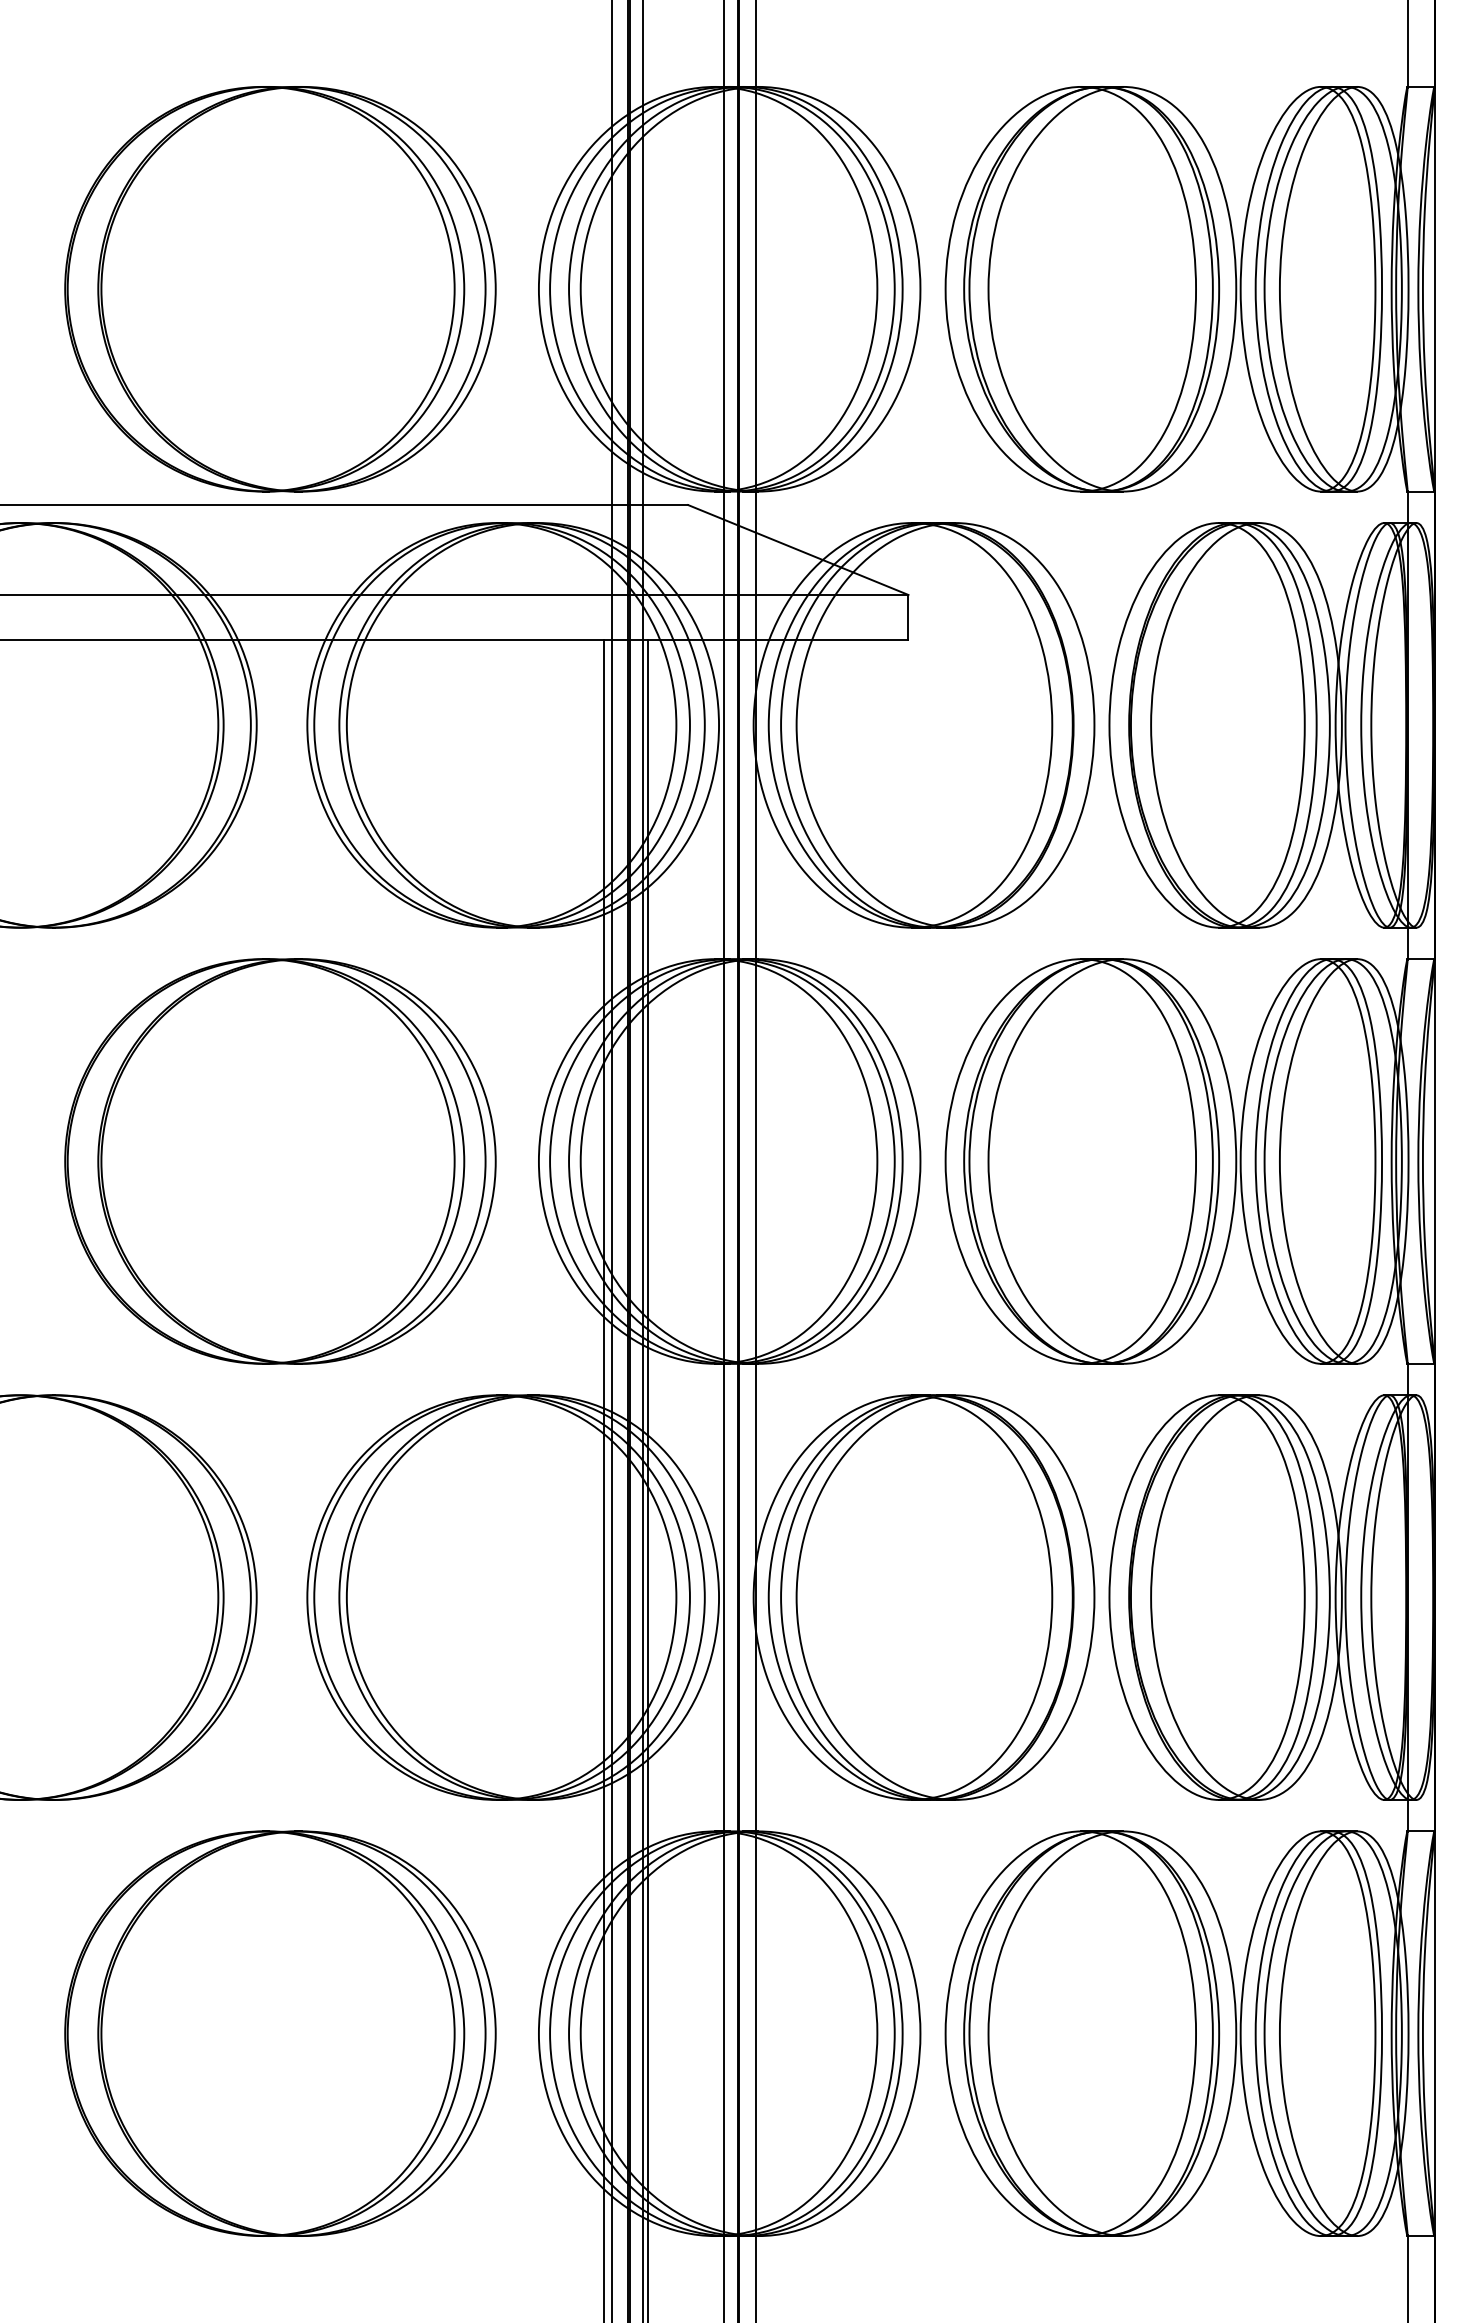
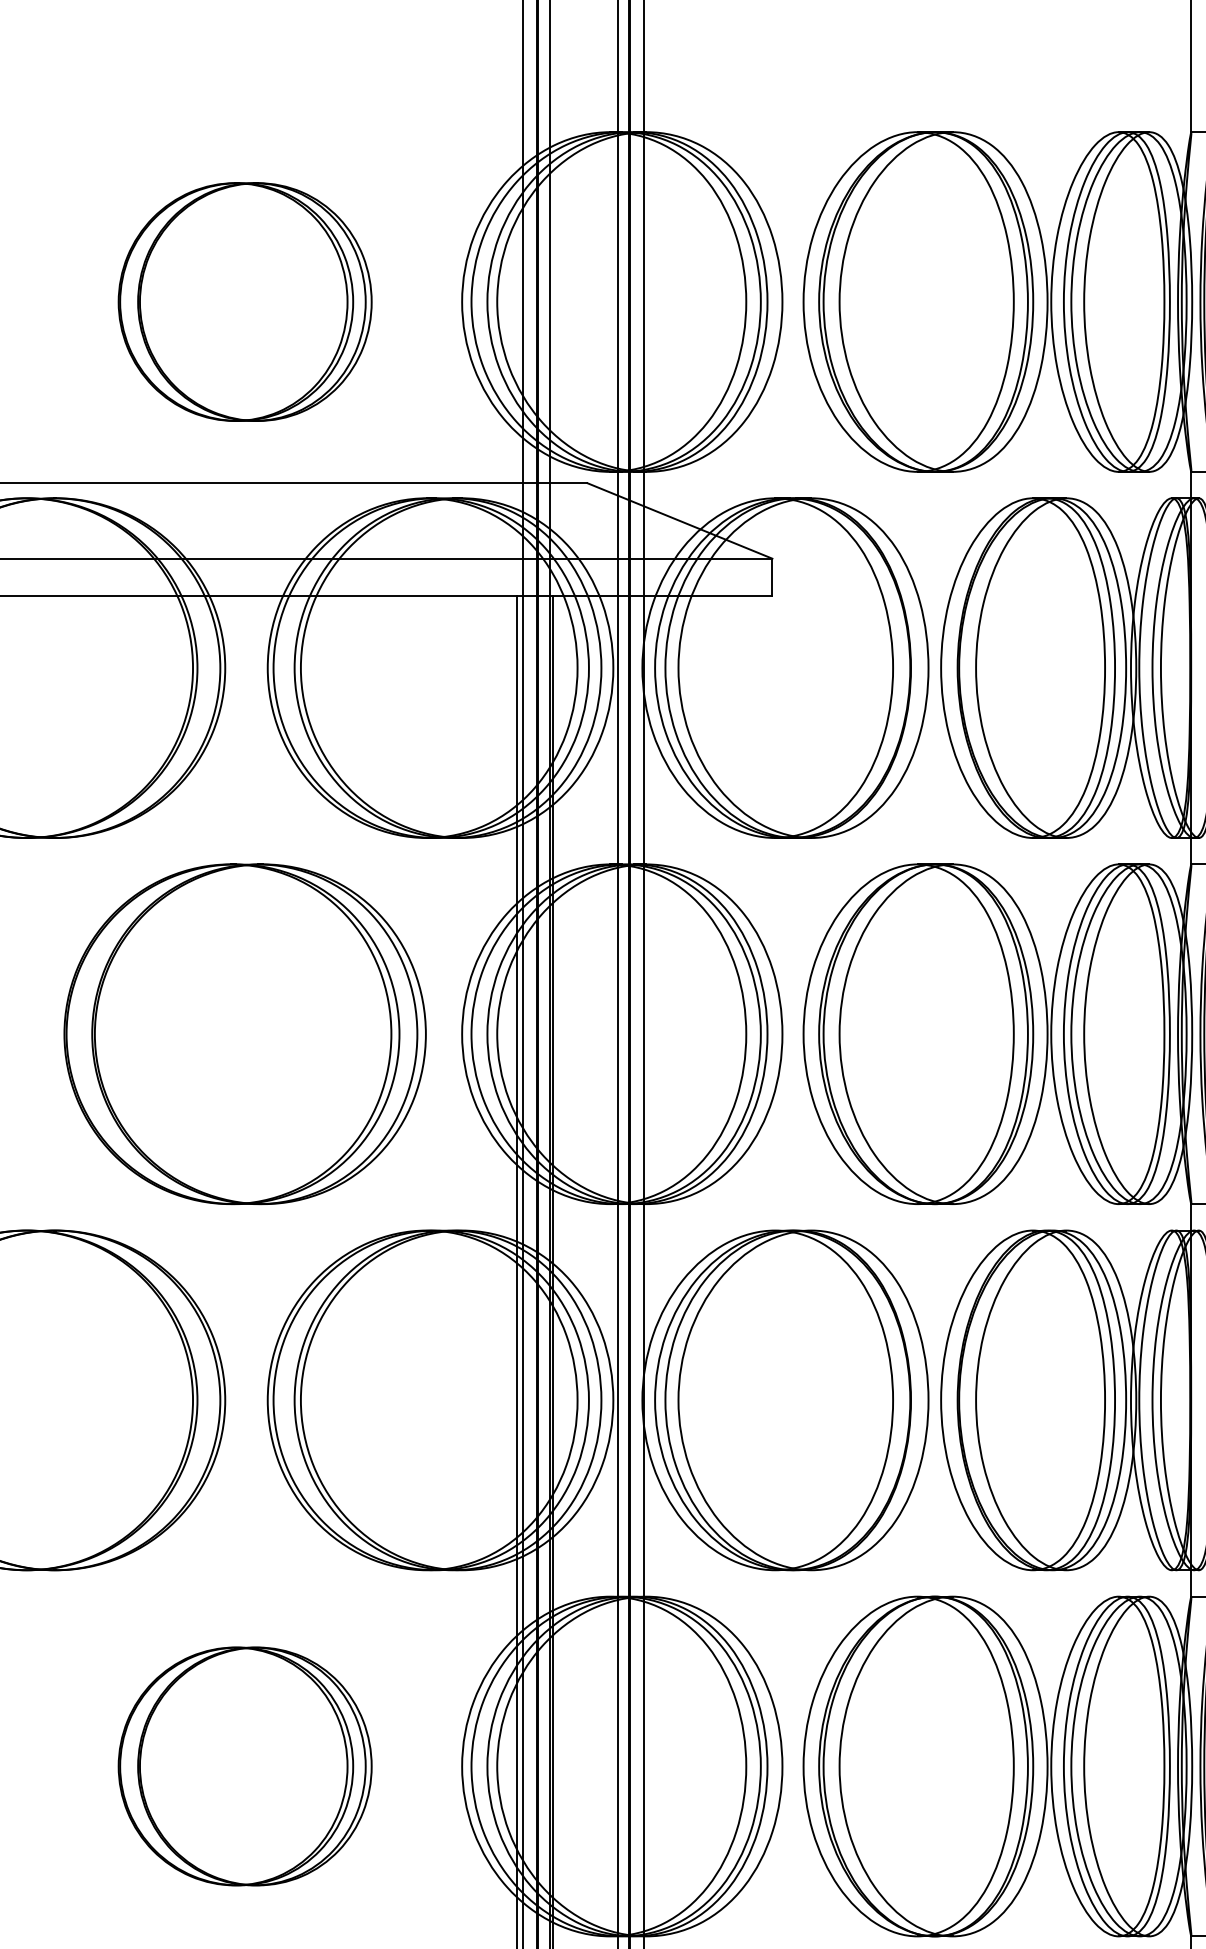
part: (280, 289) -> (245, 302), size x0.7
part: (280, 2033) -> (245, 1766), size x0.7

